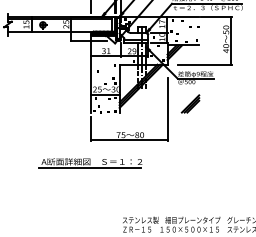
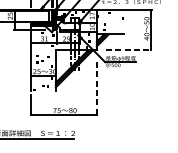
line: (205, 64) -> (129, 50), solid -> dashed
part: (190, 103) -> (116, 83), removed
line: (167, 109) -> (96, 88), solid -> dashed

